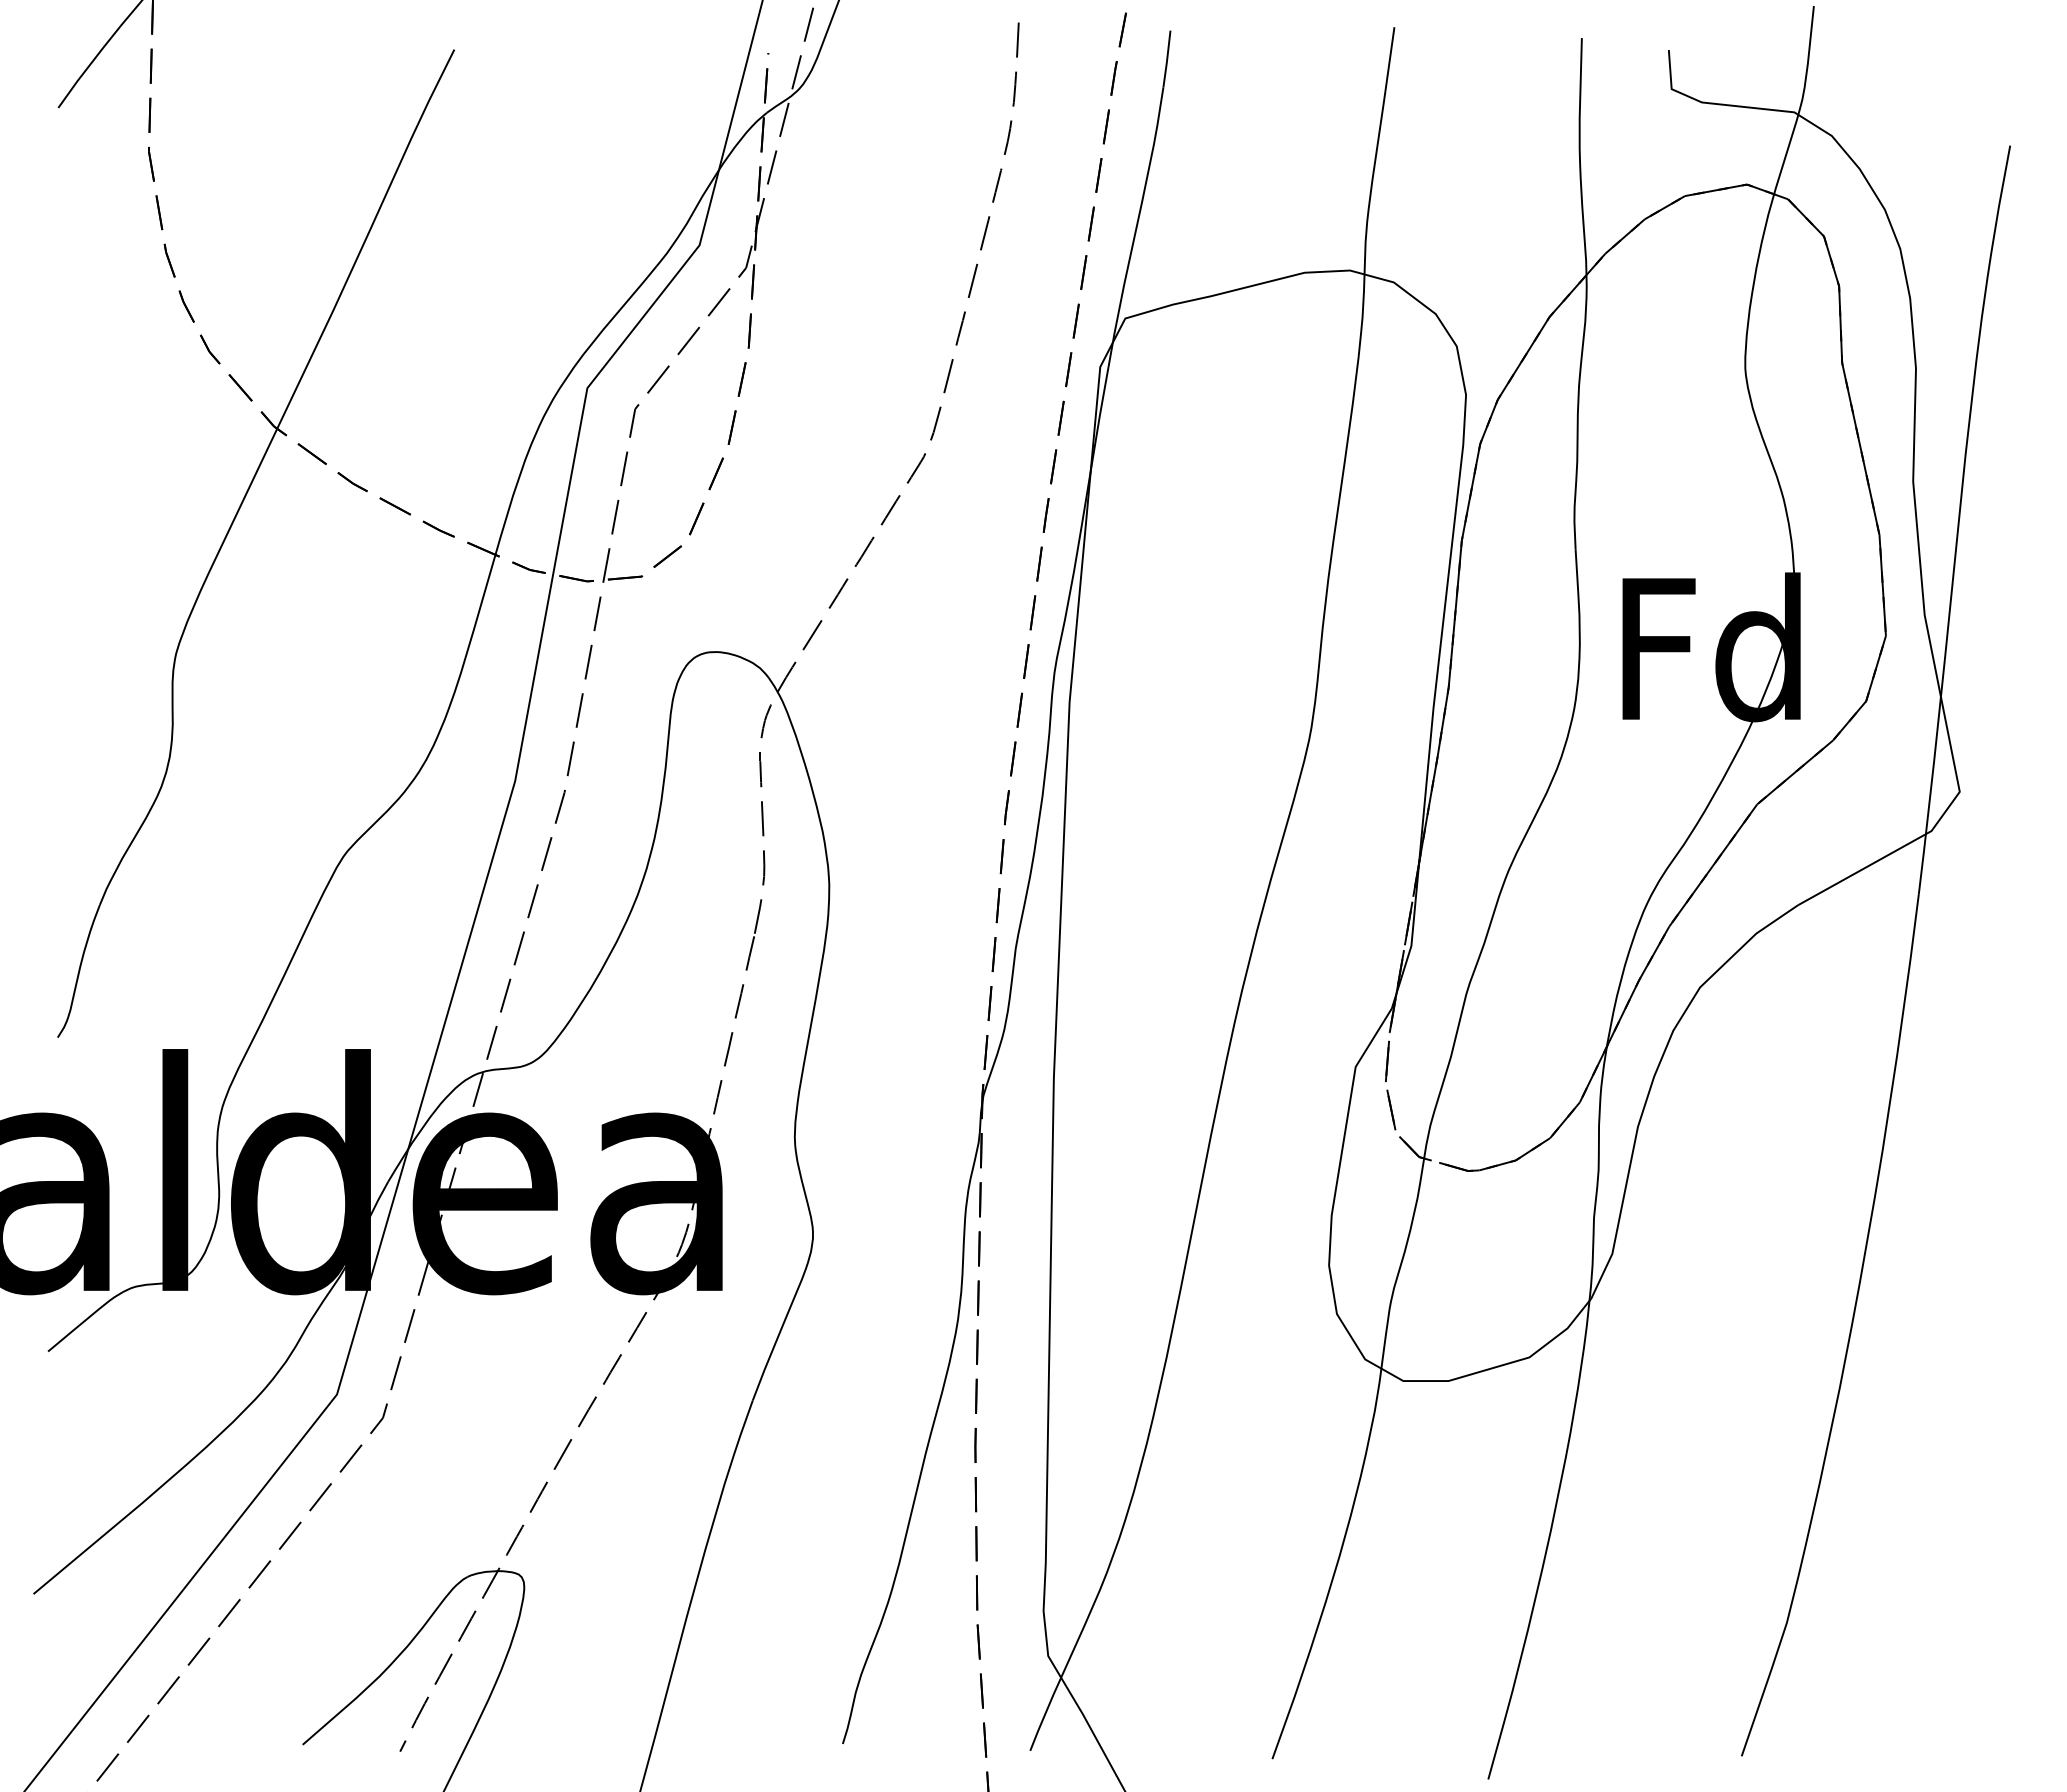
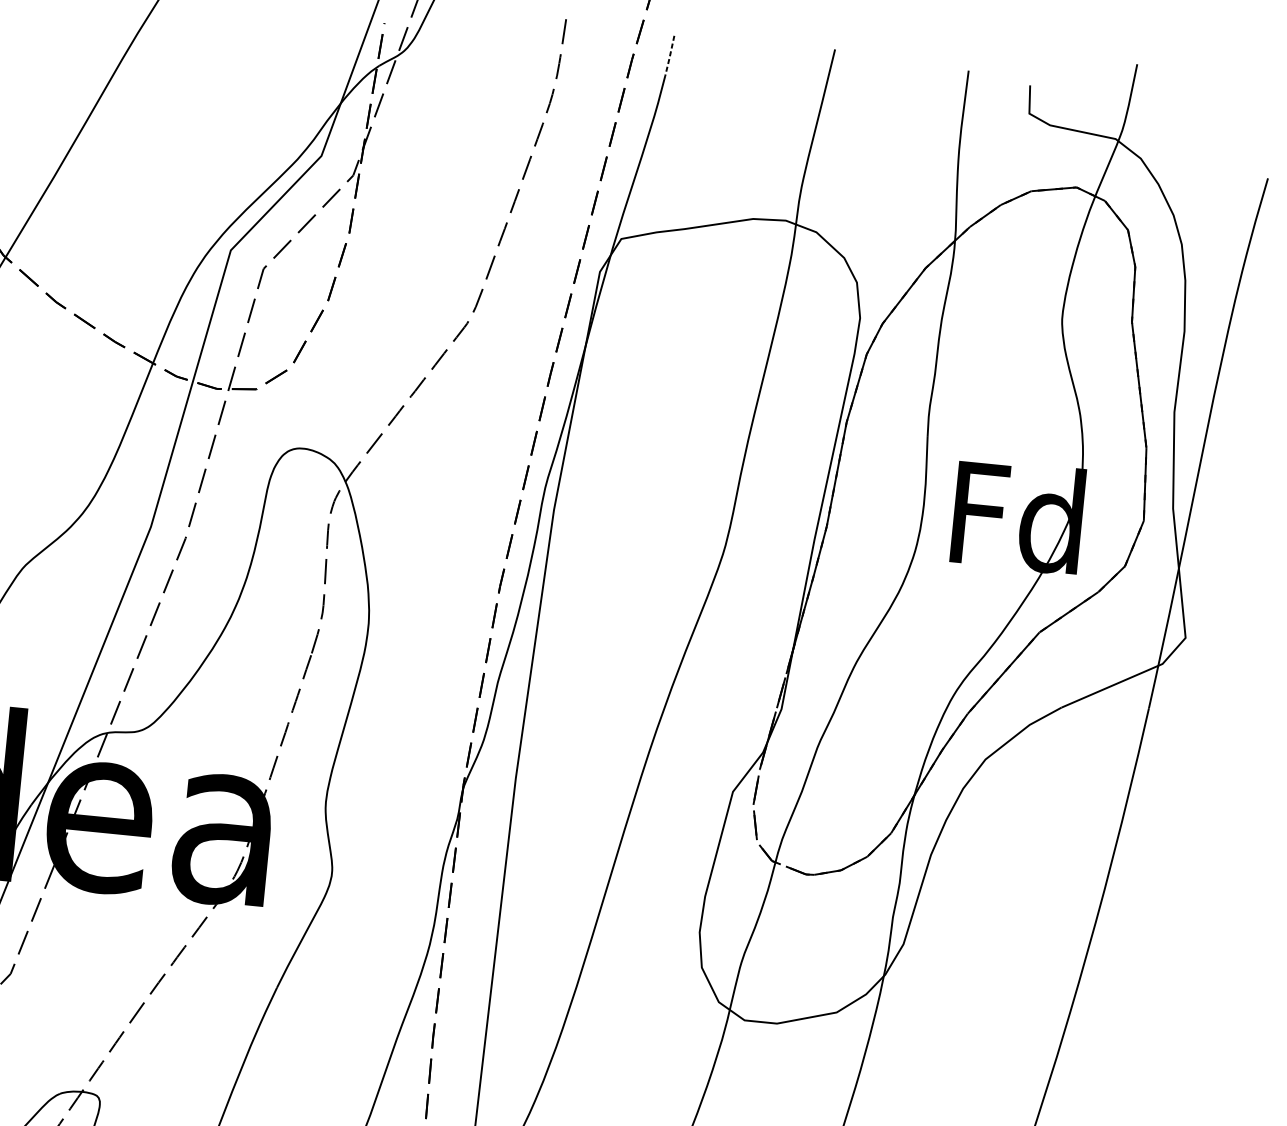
line: (1167, 59) -> (670, 56), solid -> dashed

